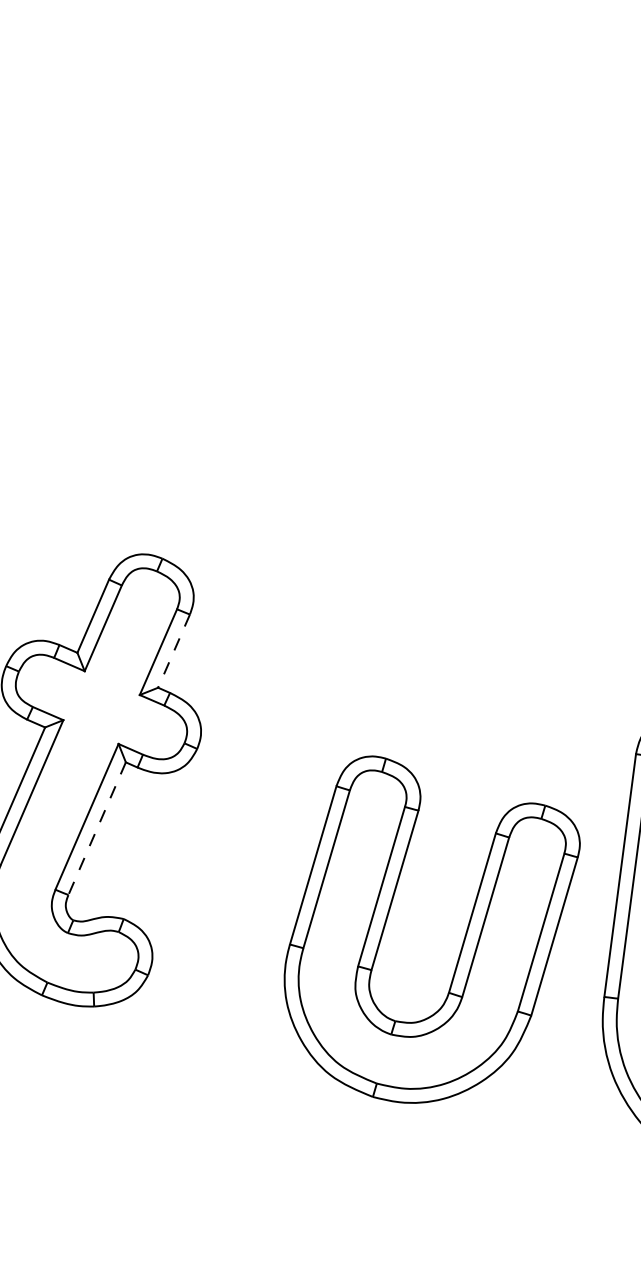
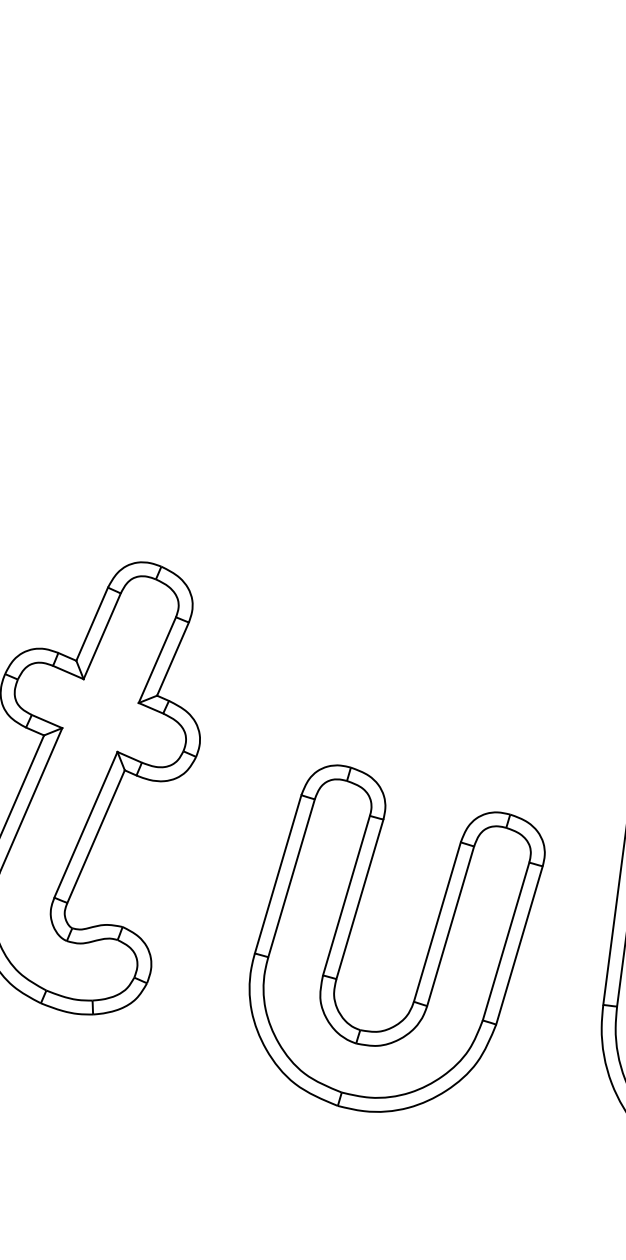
line: (174, 651) -> (173, 659), dashed -> solid
line: (96, 829) -> (95, 837), dashed -> solid
part: (463, 939) -> (428, 948), moved

